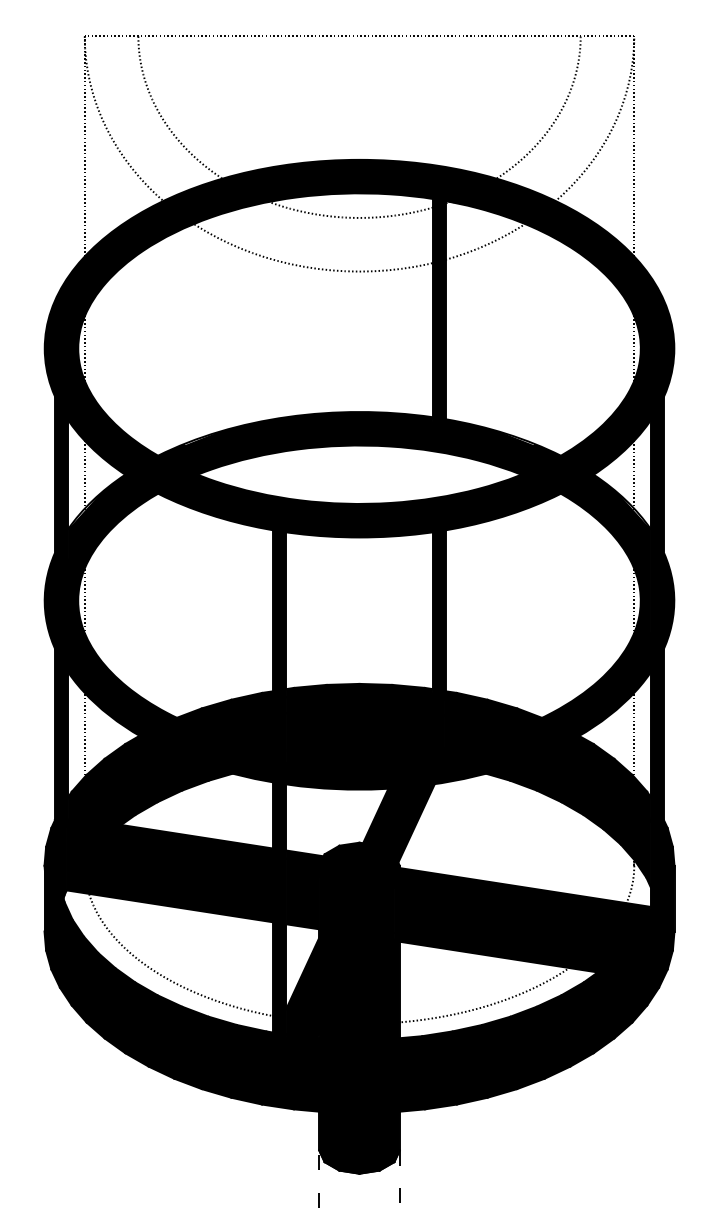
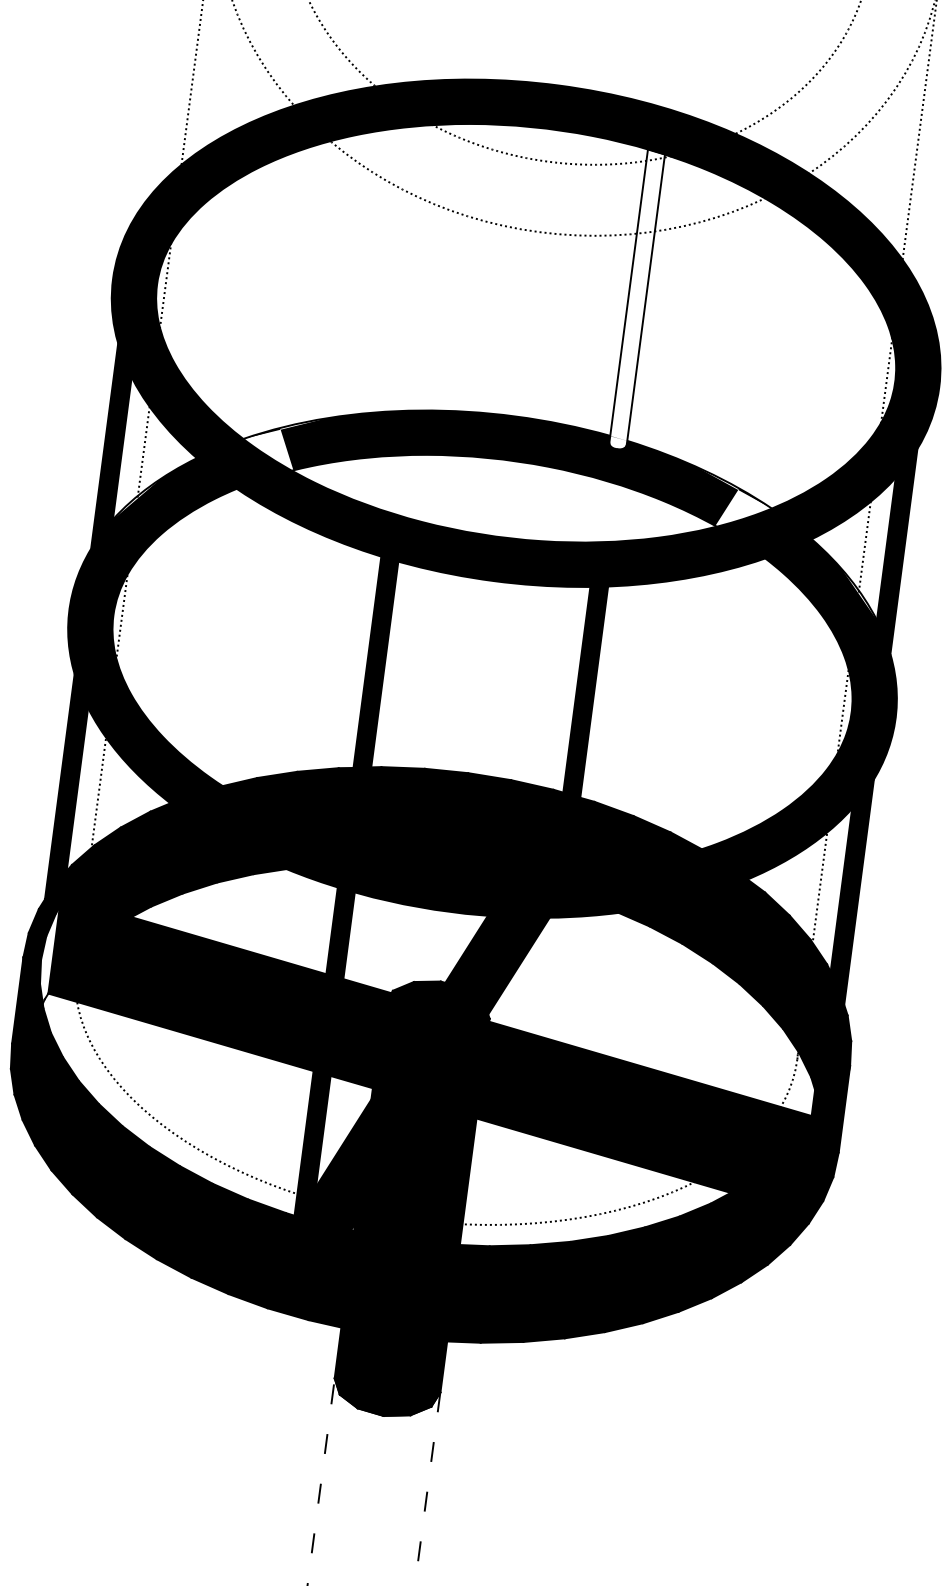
fill: (438, 312) -> (635, 299), removed
fill: (61, 861) -> (46, 954), removed

